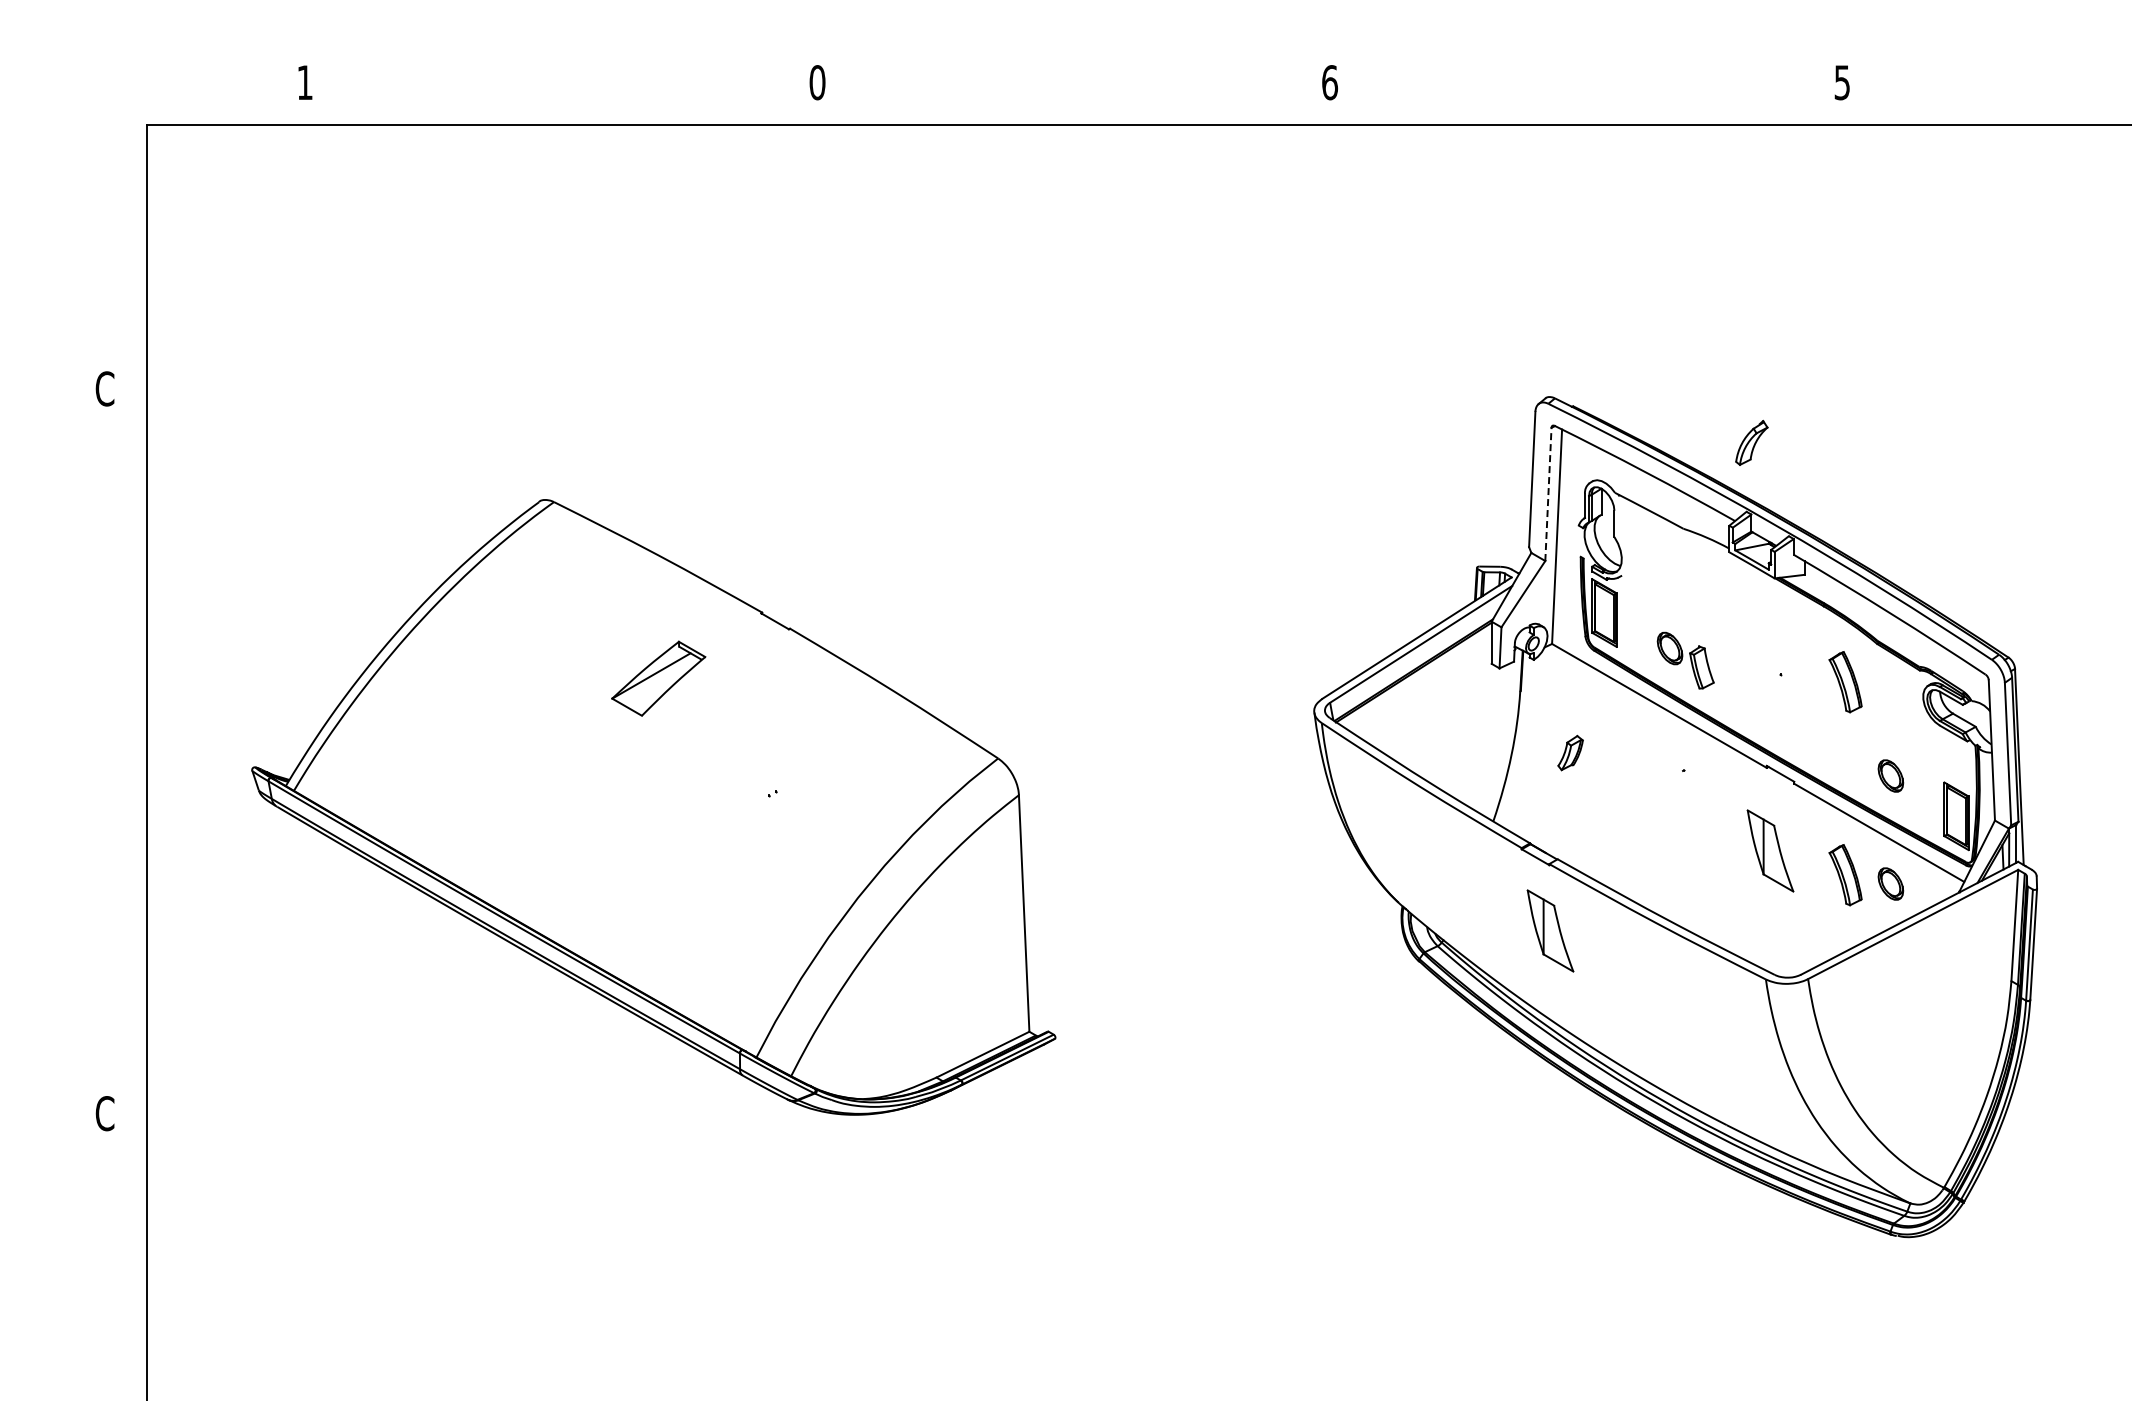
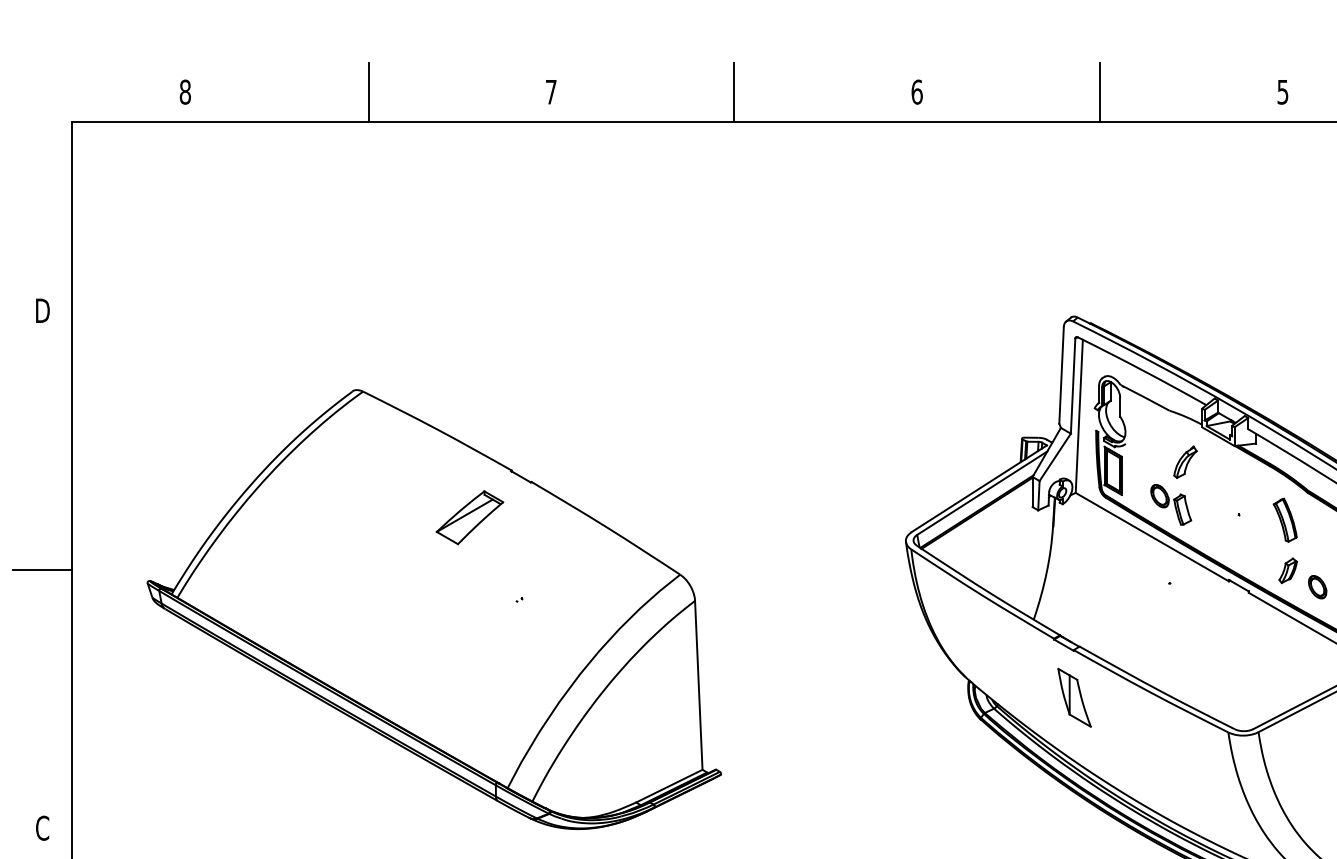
text: (304, 82) -> (184, 92), 1 -> 8
line: (561, 82) -> (368, 92), added
text: (817, 82) -> (551, 92), 0 -> 7
line: (1074, 82) -> (734, 92), added
line: (1586, 82) -> (1100, 92), added
text: (105, 388) -> (42, 310), C -> D
part: (1751, 442) -> (1185, 461), moved
line: (1548, 494) -> (1073, 386), dashed -> solid
part: (658, 678) -> (469, 517), moved
line: (104, 752) -> (42, 570), added
part: (1570, 752) -> (1288, 570), moved
part: (1770, 850) -> (1231, 640), removed
part: (1845, 875) -> (1285, 658), removed
part: (1890, 883) -> (1317, 663), removed

